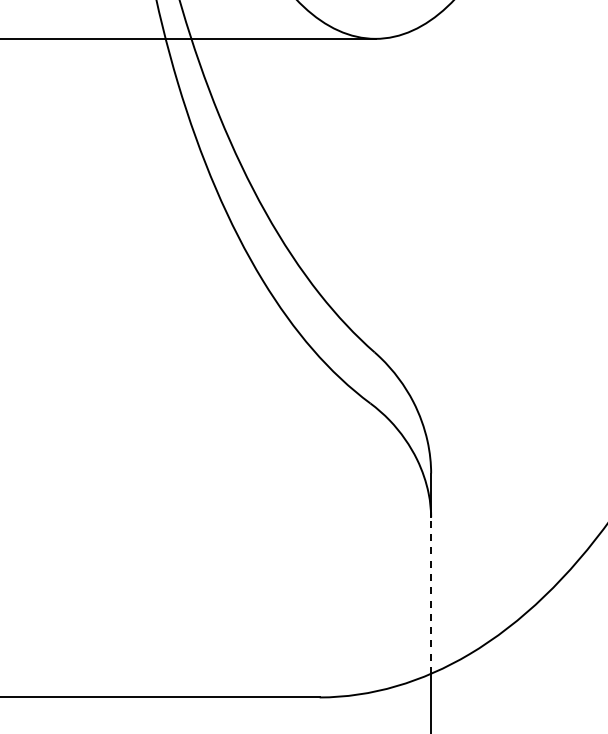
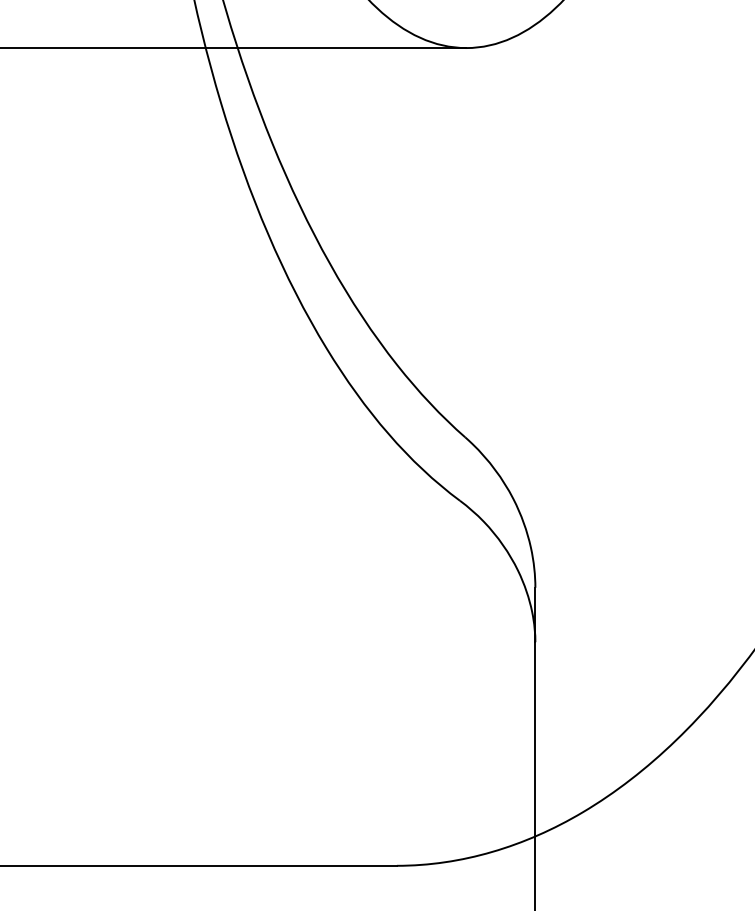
line: (431, 595) -> (535, 739), dashed -> solid

